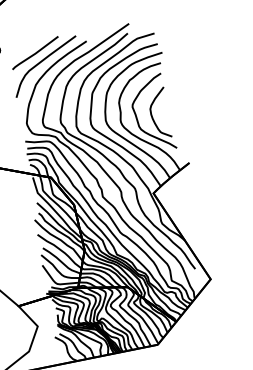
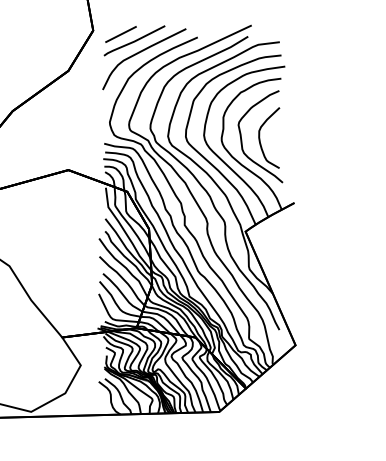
line: (22, 49) -> (120, 34), added

